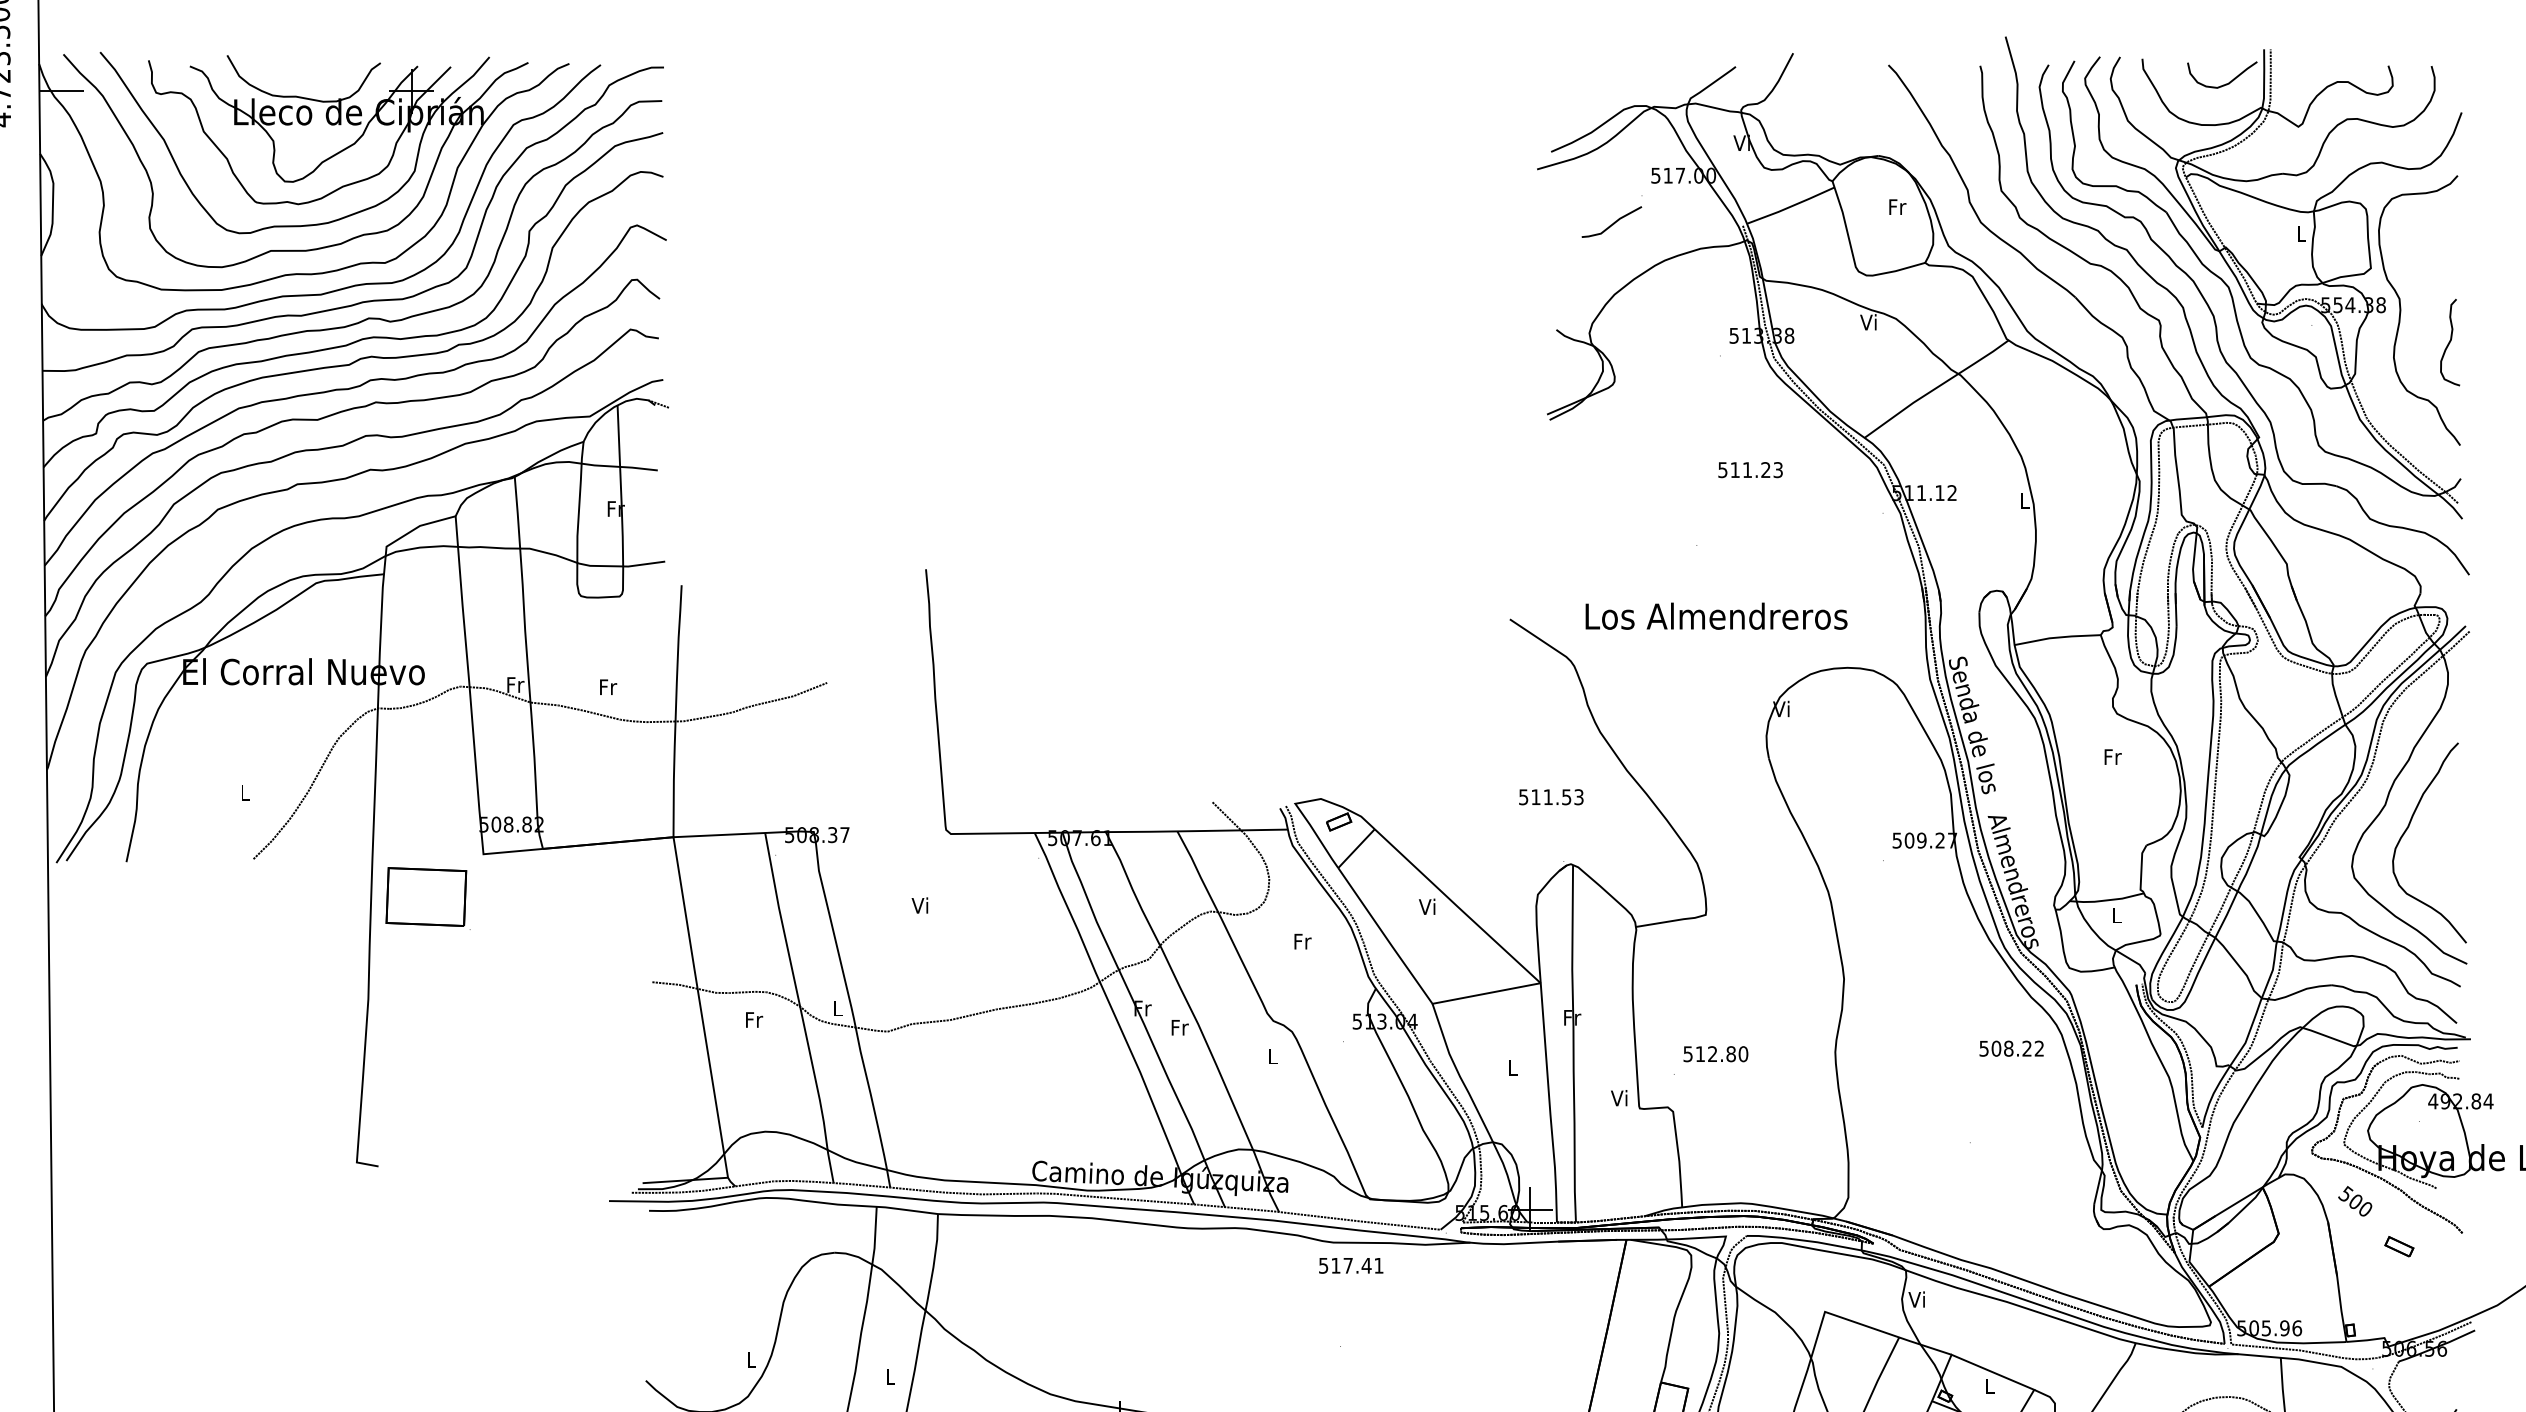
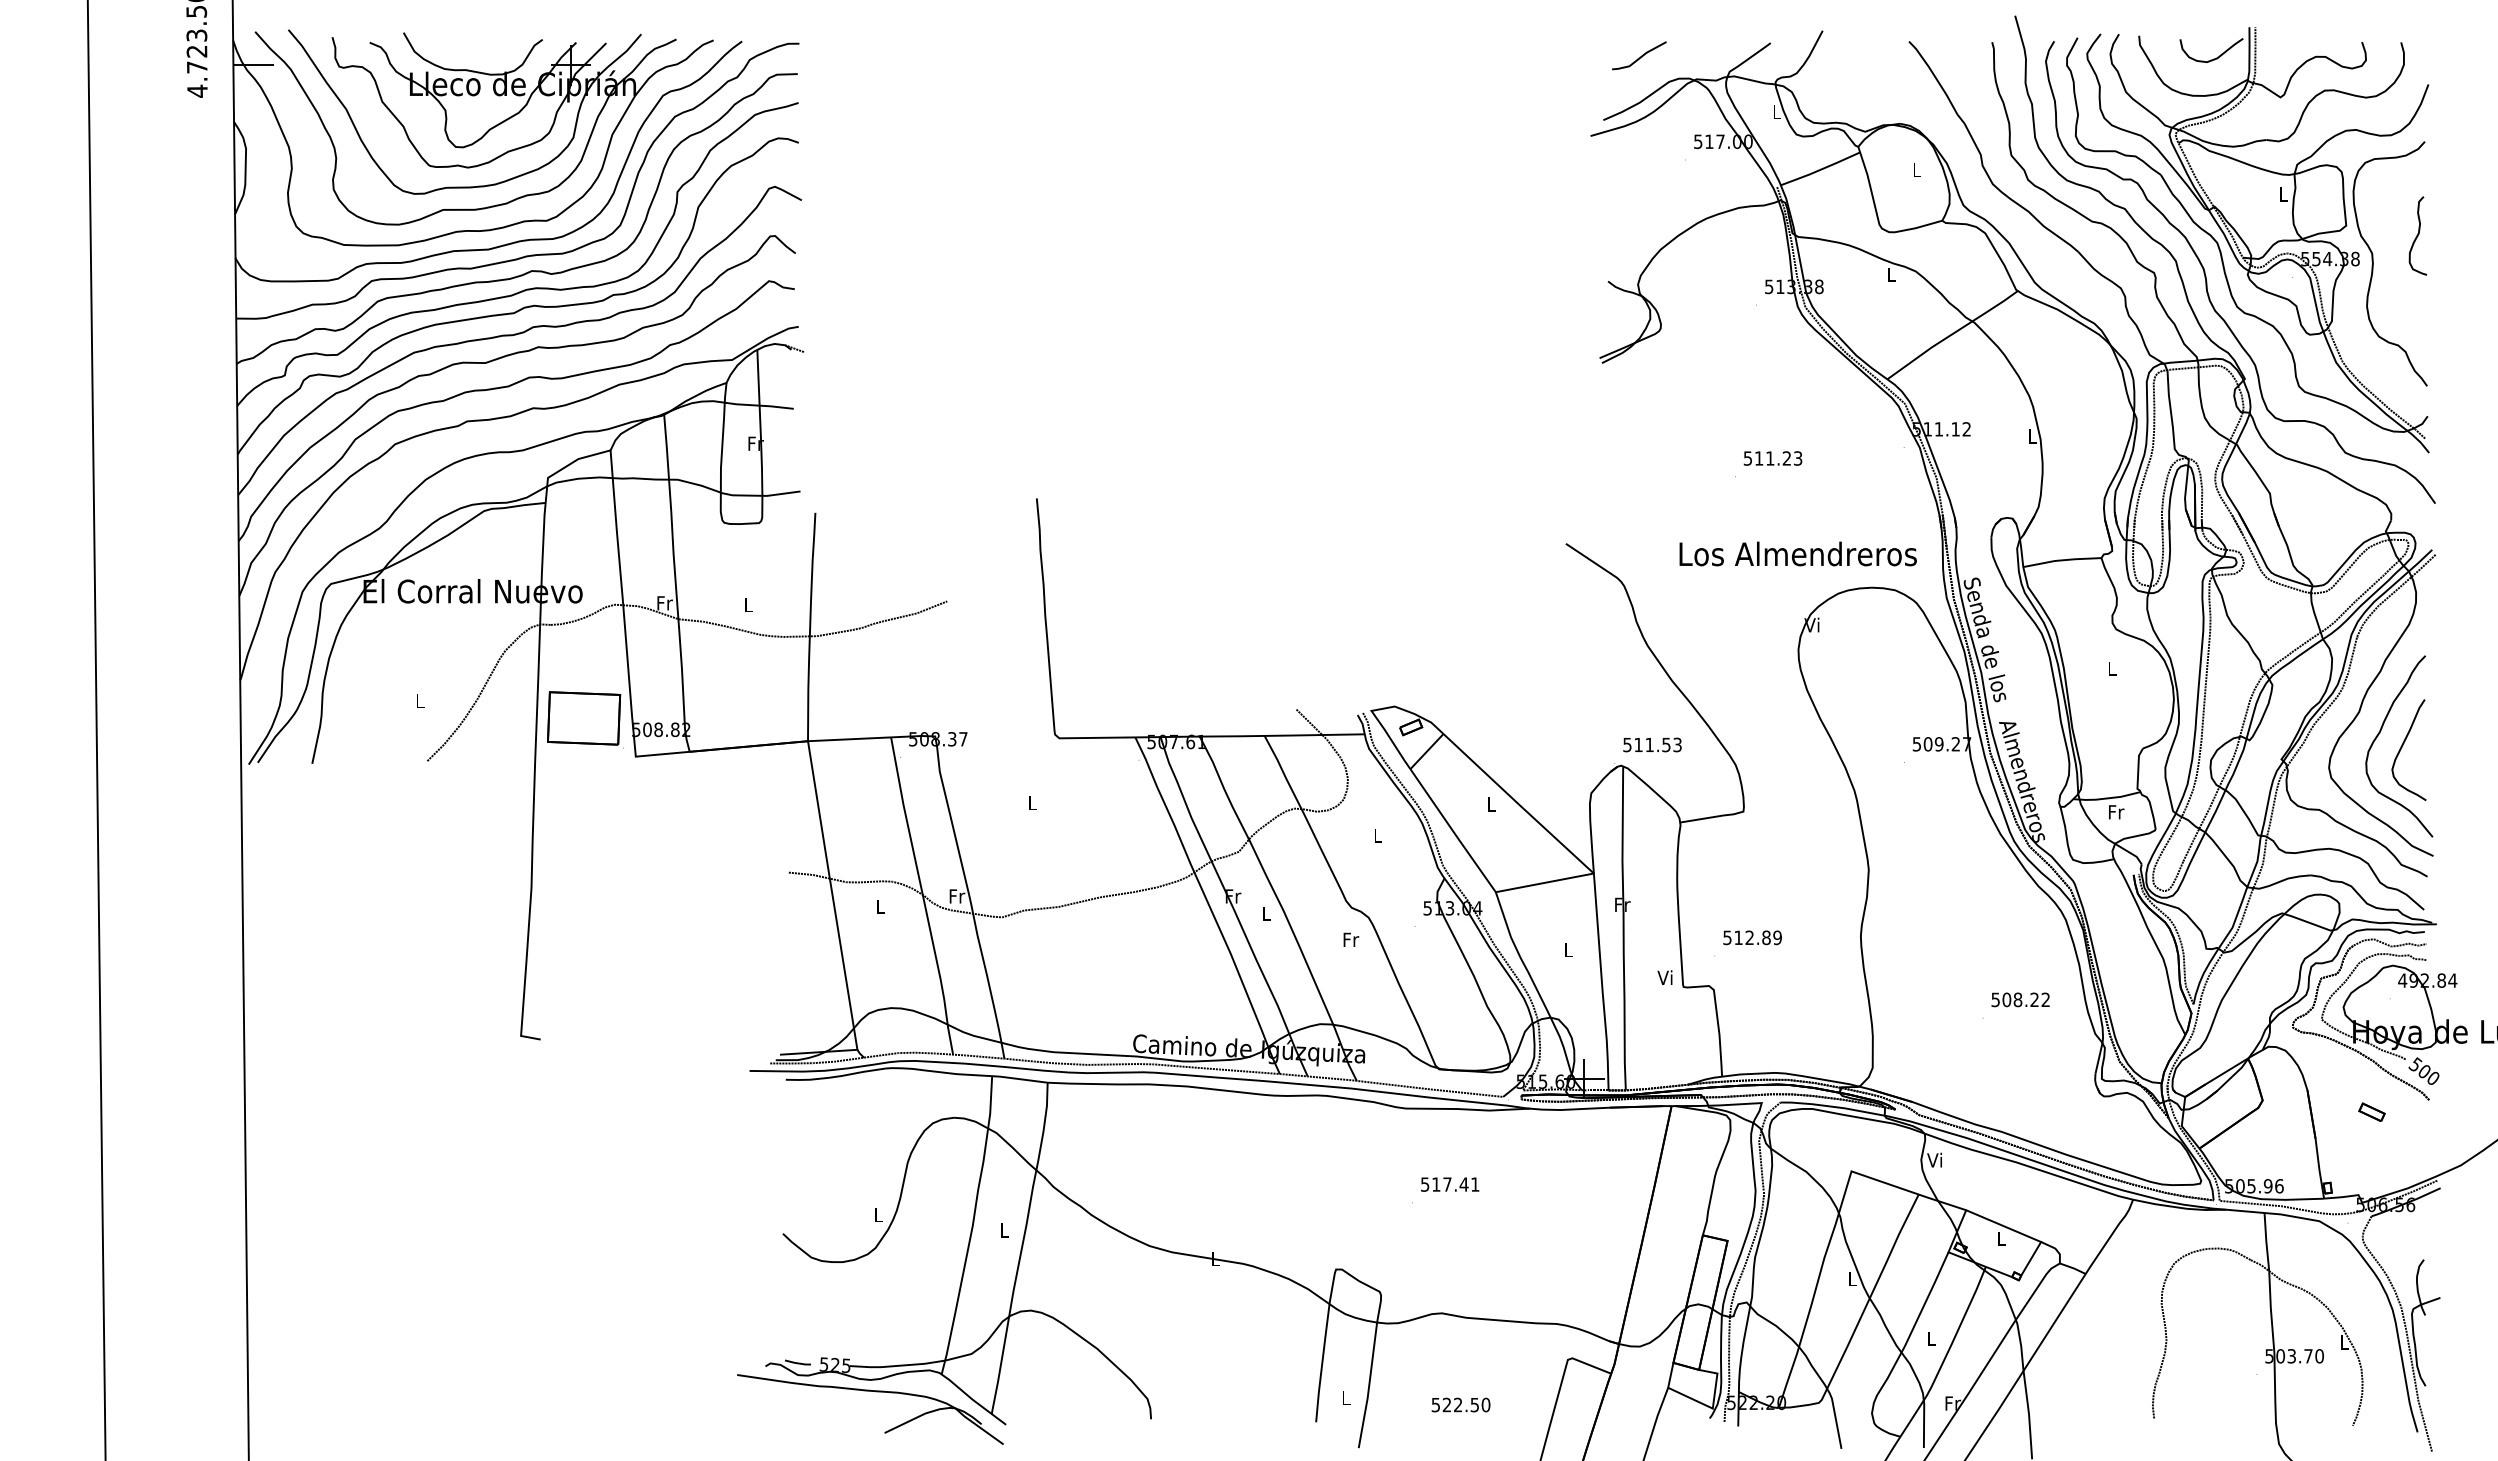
text: (1741, 142) -> (1775, 111), Vi -> L
text: (1897, 207) -> (1917, 170), Fr -> L
line: (1613, 222) -> (1640, 56), moved
text: (1868, 322) -> (1890, 274), Vi -> L
curve: (2449, 342) -> (2417, 235), moved
text: (1749, 470) -> (1772, 458), moved
text: (1715, 615) -> (1797, 553), moved
text: (607, 687) -> (748, 605), Fr -> L
text: (2113, 756) -> (2112, 668), Fr -> L
text: (1551, 796) -> (1652, 744), moved
curve: (2433, 844) -> (2402, 747), added
part: (427, 898) -> (585, 719), moved
text: (919, 904) -> (1030, 802), Vi -> L
text: (1426, 905) -> (1490, 803), Vi -> L
text: (2117, 915) -> (2116, 812), L -> Fr
text: (1303, 941) -> (1378, 835), Fr -> L
text: (838, 1008) -> (957, 896), L -> Fr
text: (754, 1019) -> (881, 906), Fr -> L
text: (1179, 1027) -> (1266, 913), Fr -> L
text: (2011, 1048) -> (2020, 999), moved
text: (1743, 1053) -> (1777, 937), 512.80 -> 512.89
text: (1273, 1056) -> (1351, 939), L -> Fr
text: (2354, 1200) -> (2423, 1070), moved
text: (1351, 1265) -> (1450, 1184), moved

